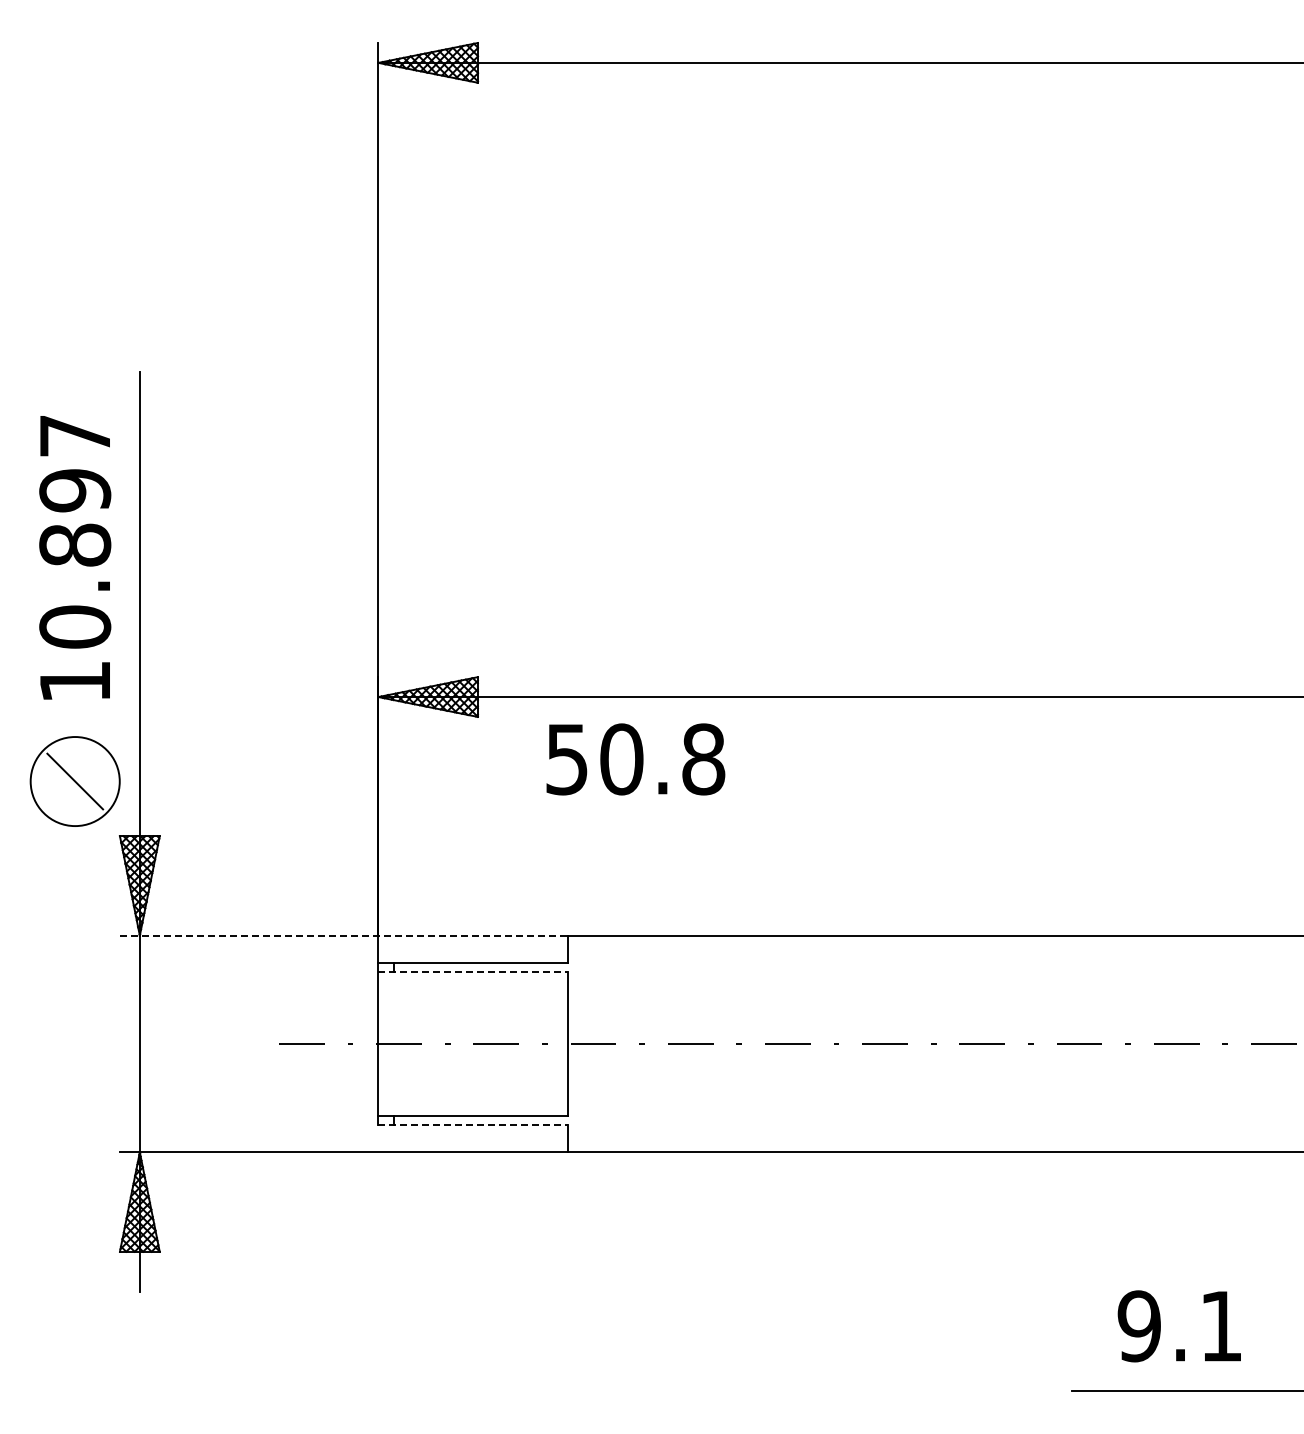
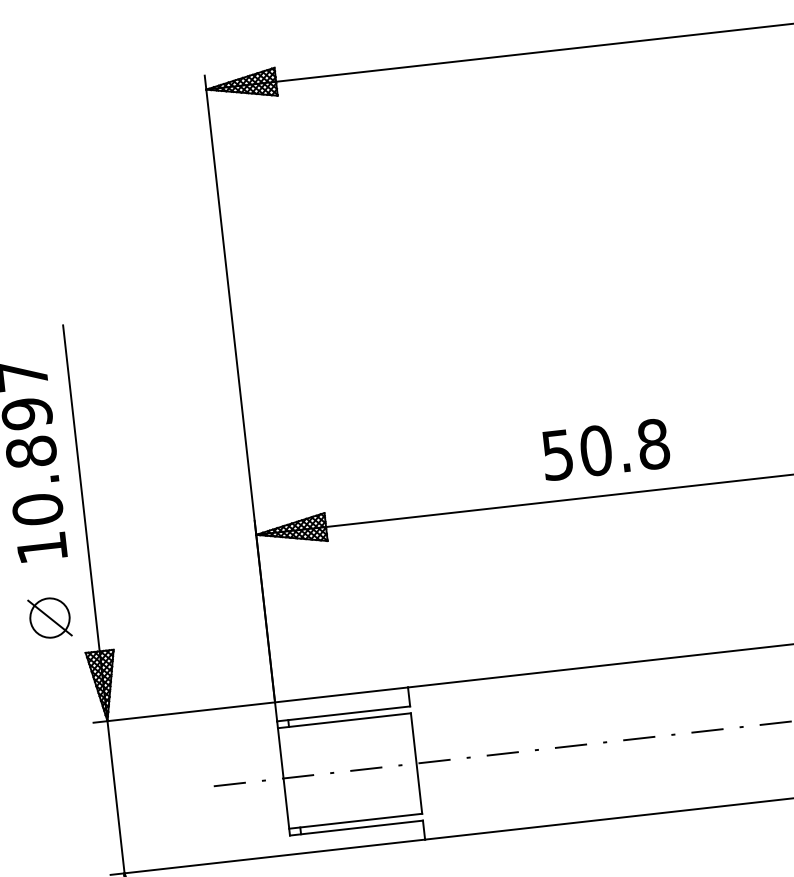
text: (635, 759) -> (605, 449), moved
circle: (75, 781) -> (50, 618), size x0.62
line: (343, 935) -> (250, 705), dashed -> solid
line: (473, 972) -> (344, 720), dashed -> solid
line: (473, 1125) -> (356, 828), dashed -> solid

